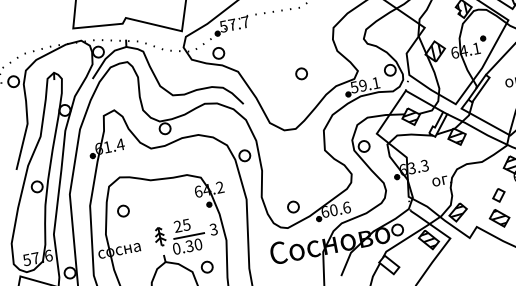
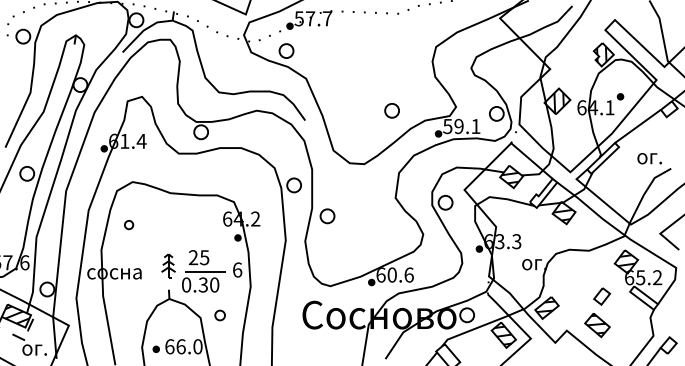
part: (301, 73) -> (391, 110), moved
part: (293, 207) -> (327, 216), moved
part: (122, 210) -> (128, 224), size x0.6
text: (213, 229) -> (237, 269), 3 -> 6
part: (206, 267) -> (219, 315), size x0.7

